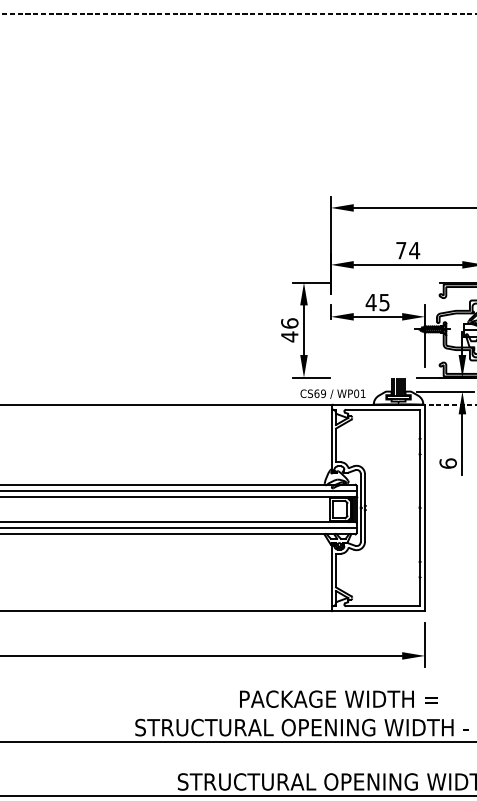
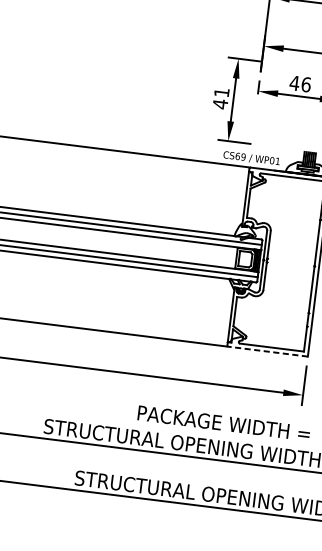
text: (384, 302) -> (306, 84), 45 -> 46
text: (289, 323) -> (221, 92), 46 -> 41
line: (378, 611) -> (267, 351), solid -> dashed

